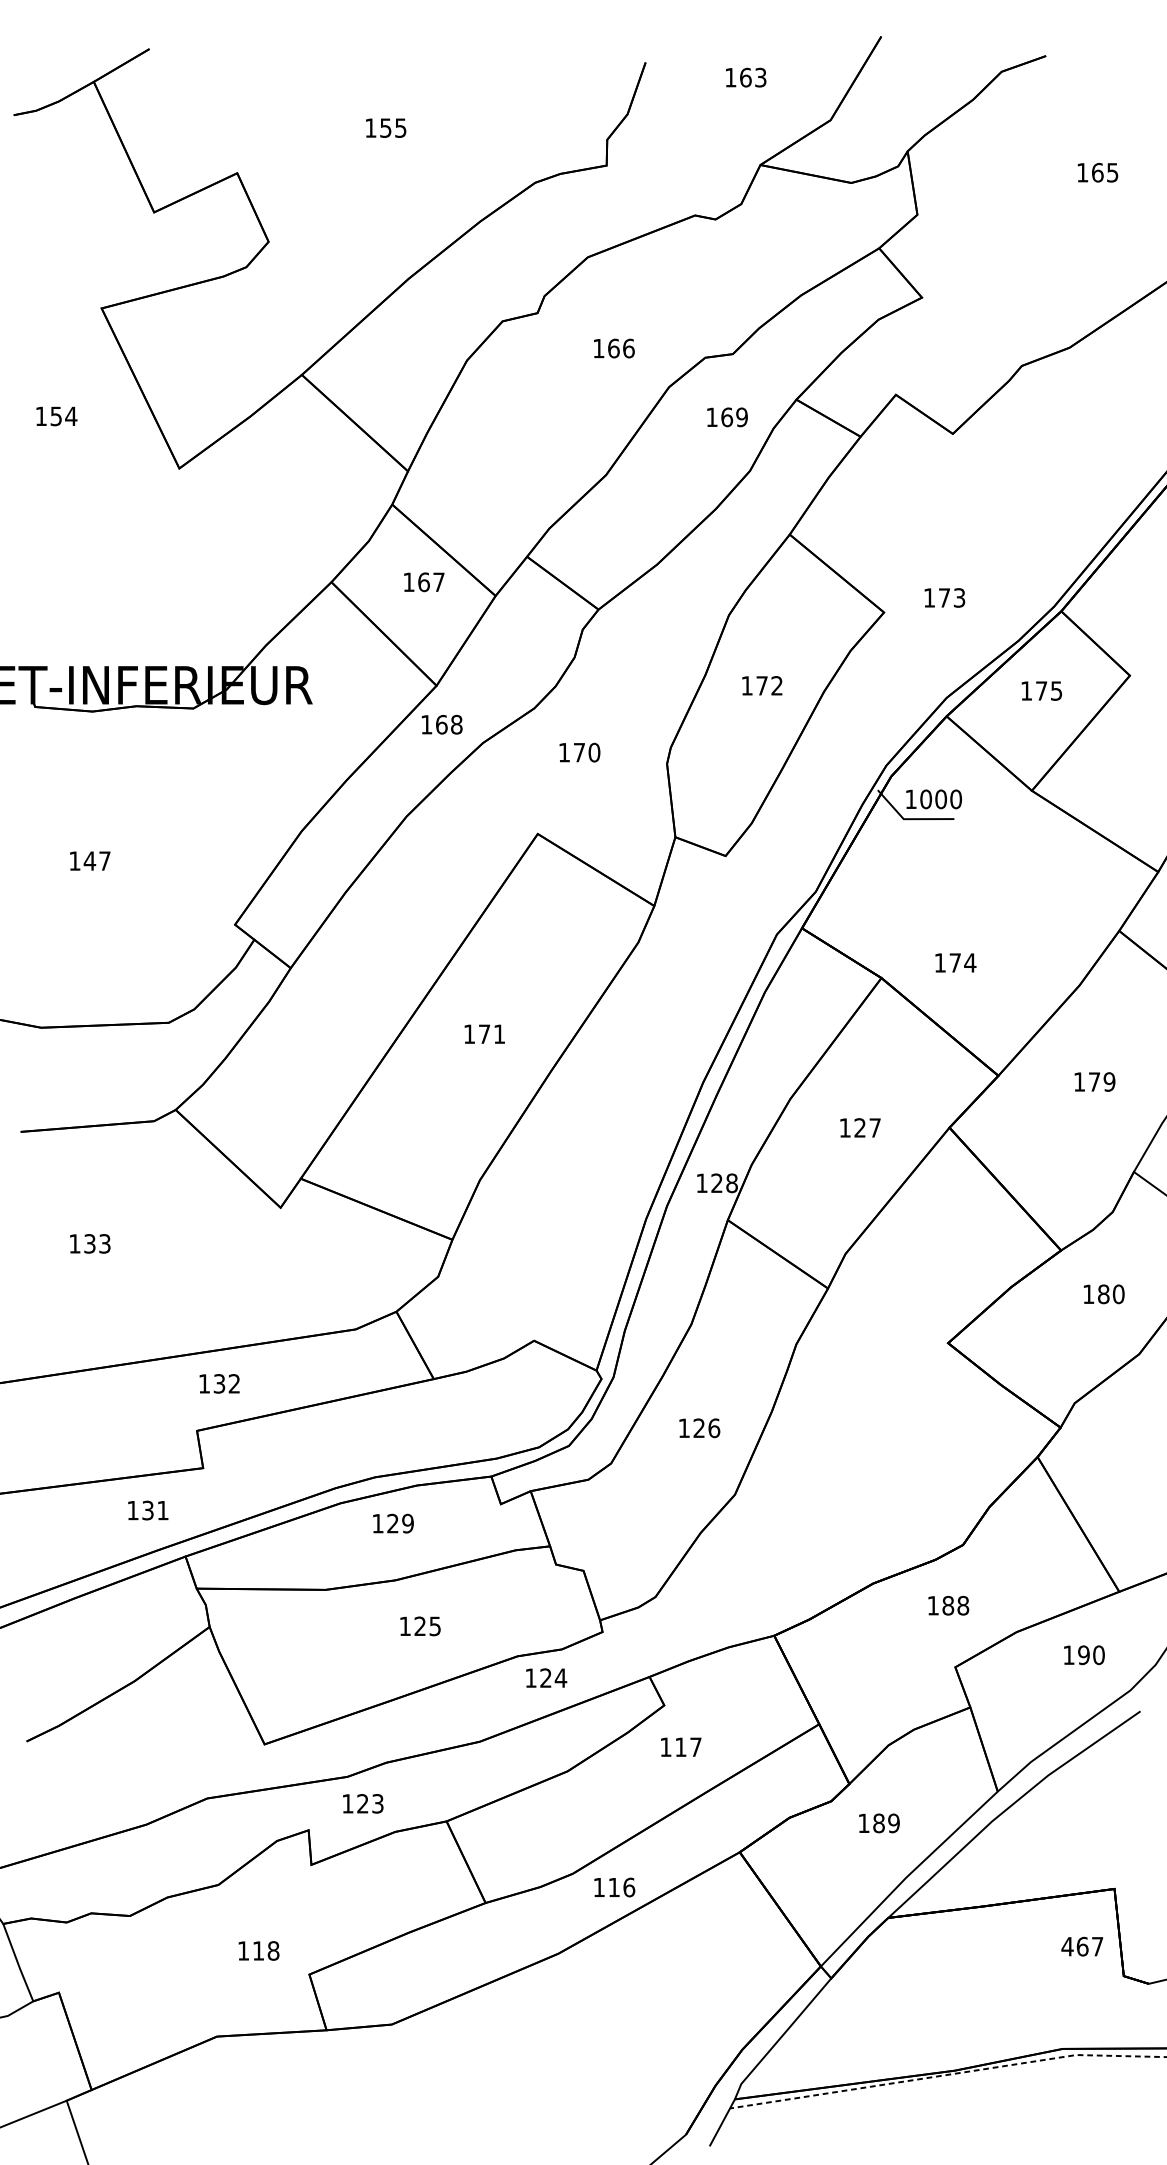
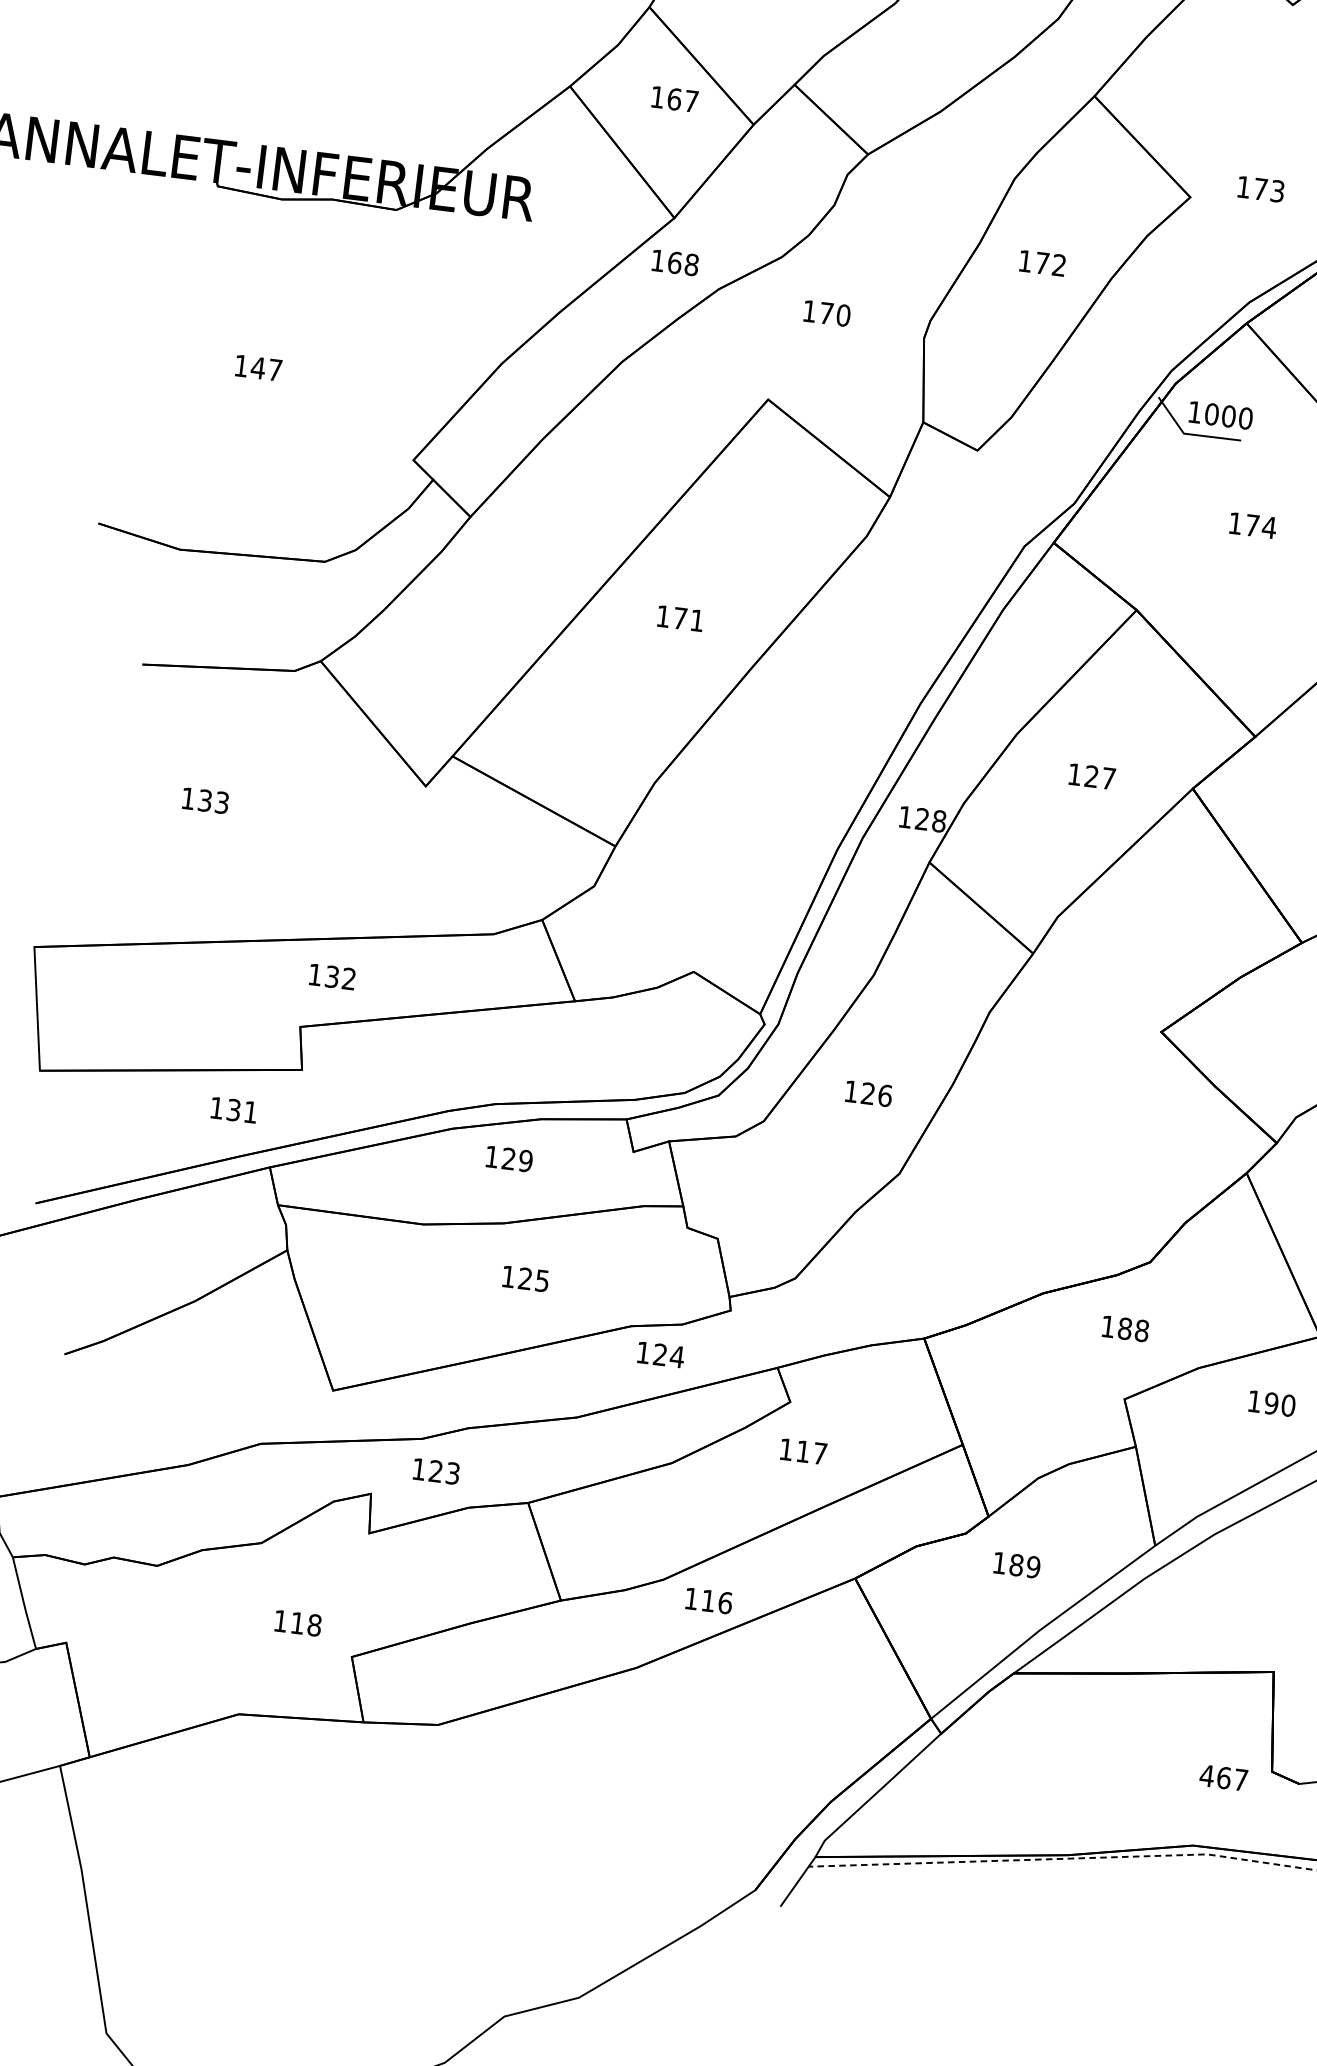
text: (955, 962) -> (1252, 525), moved
text: (1082, 1946) -> (1223, 1777), moved

